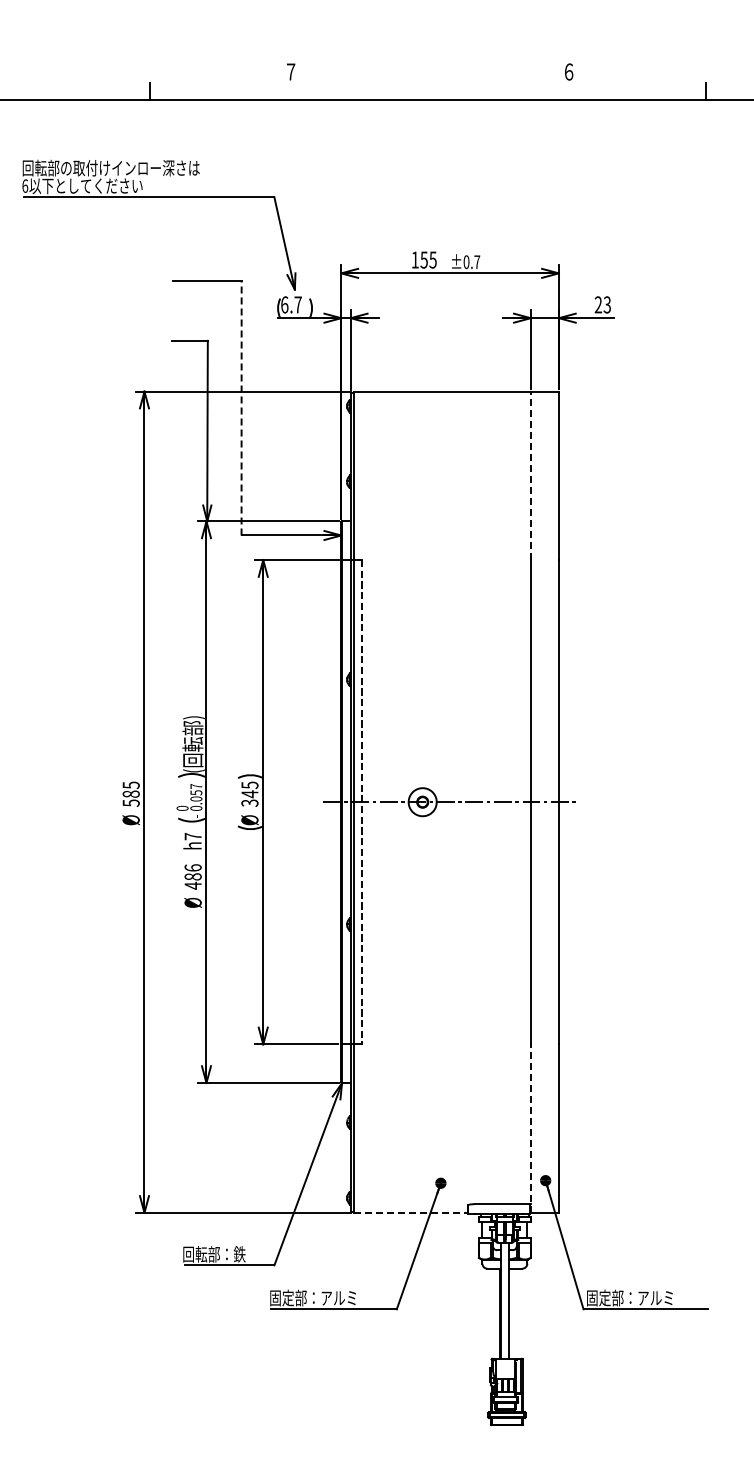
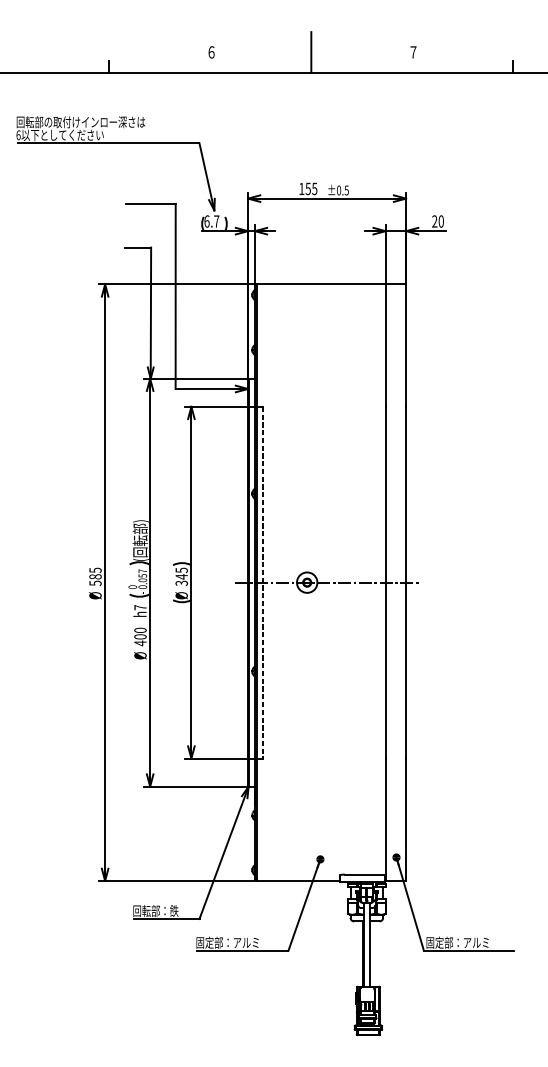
text: (291, 71) -> (211, 52), ７ -> ６
text: (569, 71) -> (413, 52), ６ -> ７
line: (428, 72) -> (311, 52), added
text: (477, 262) -> (346, 190), ±0.7 -> ±0.5
text: (606, 304) -> (440, 221), 23 -> 20
line: (241, 407) -> (175, 296), dashed -> solid
line: (530, 475) -> (385, 345), dashed -> solid
text: (192, 872) -> (140, 633), 486 -> 400
line: (530, 1128) -> (385, 819), dashed -> solid
line: (410, 1212) -> (298, 880), dashed -> solid

